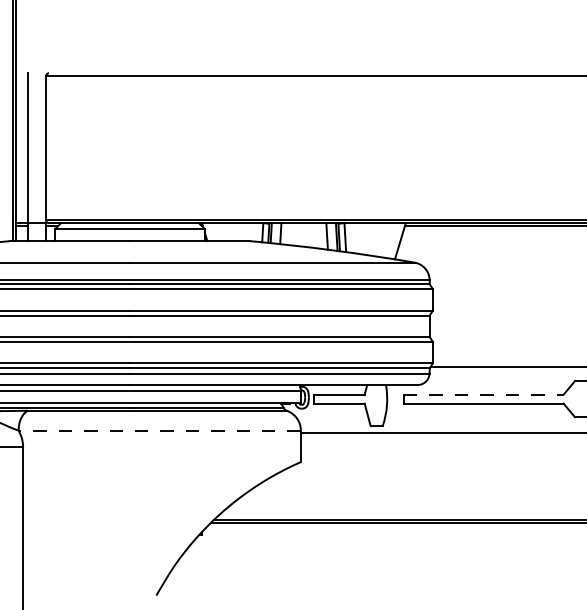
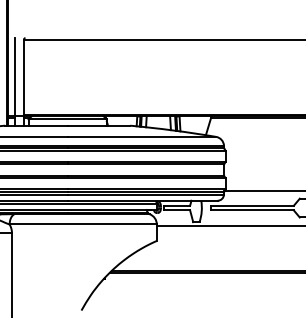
line: (484, 394) -> (252, 205), dashed -> solid
line: (160, 430) -> (83, 224), dashed -> solid

